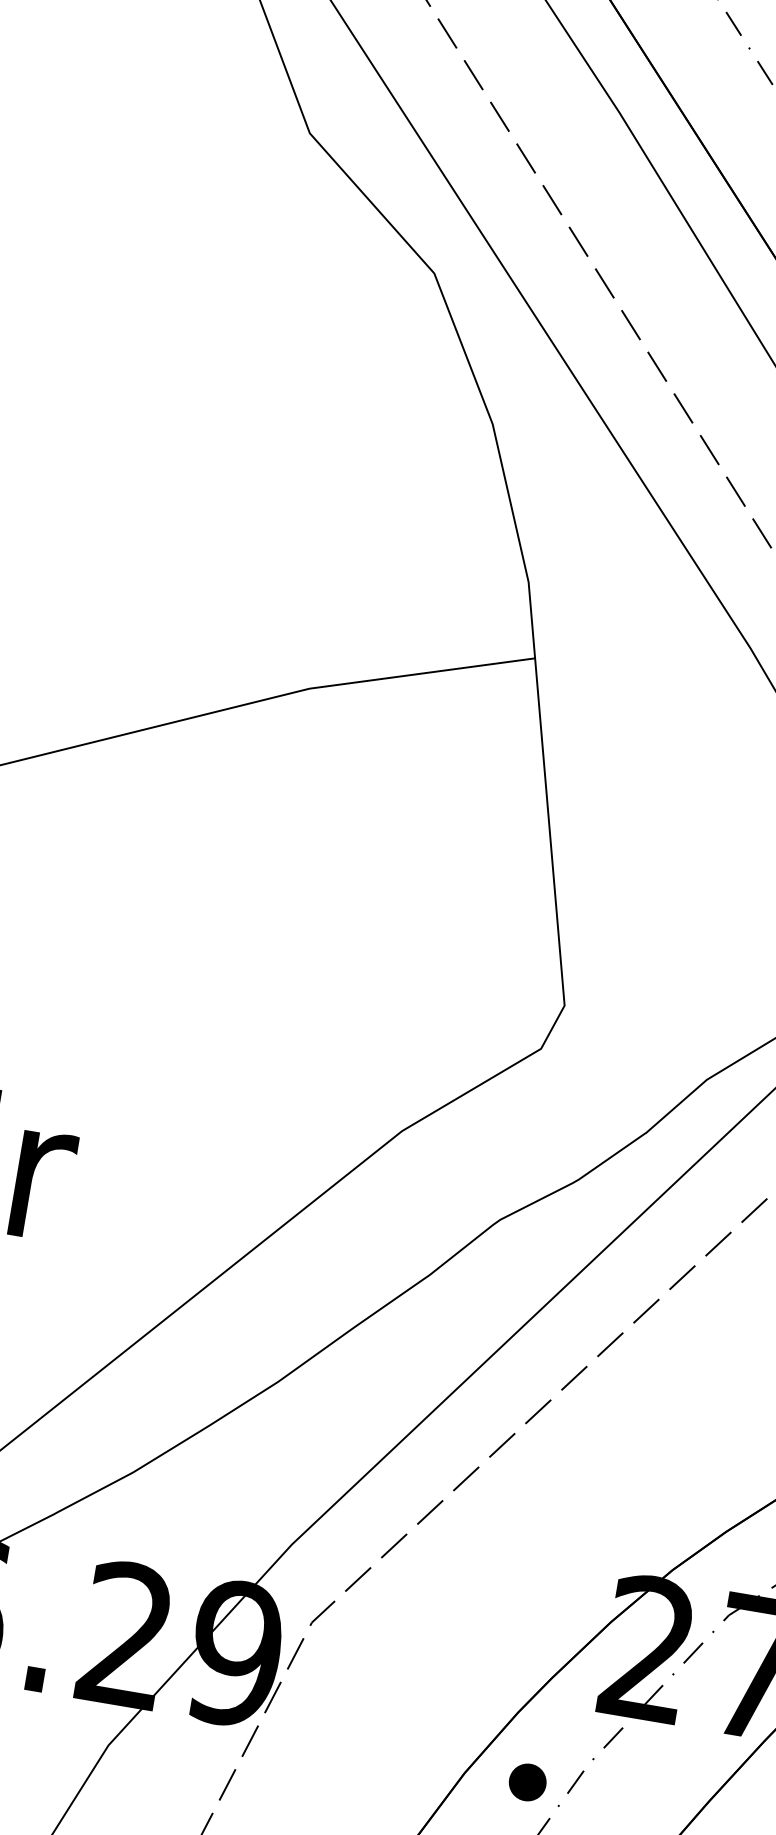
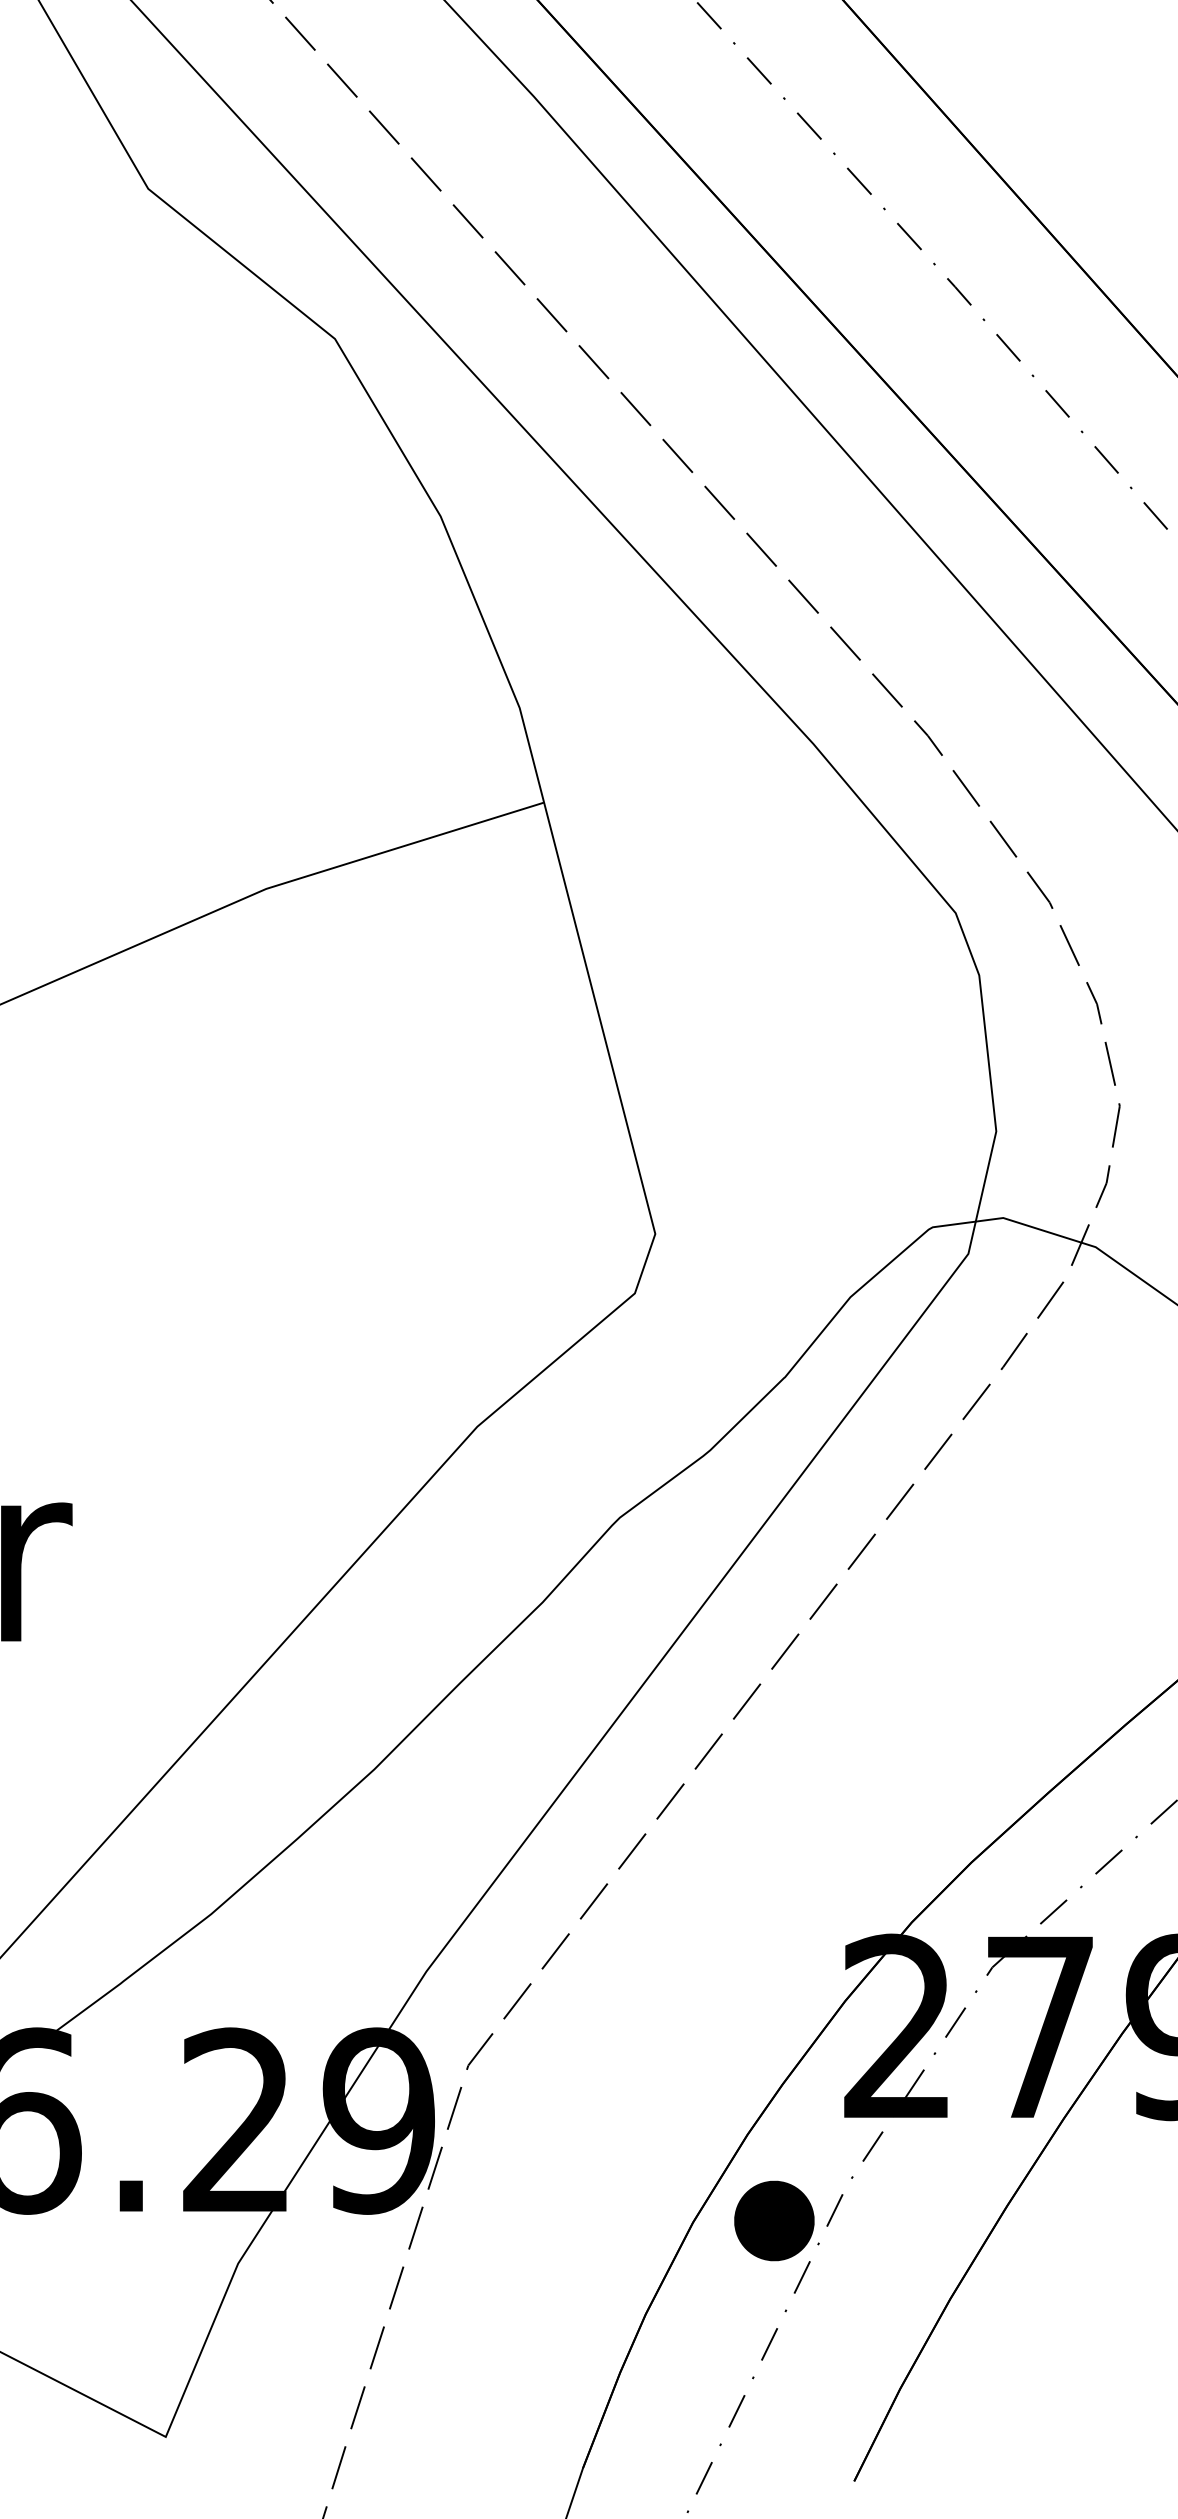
part: (527, 1782) -> (774, 2220), size x1.67

